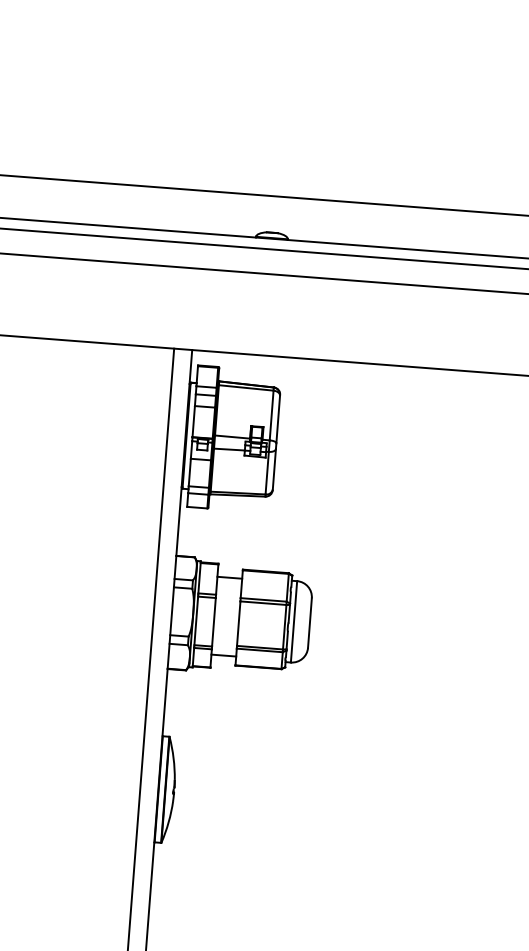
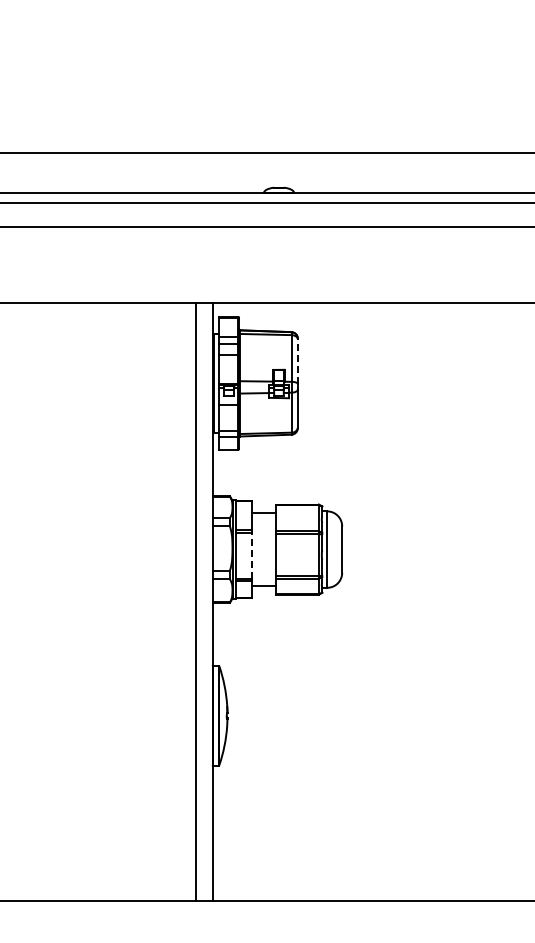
line: (277, 419) -> (297, 361), solid -> dashed
line: (214, 622) -> (252, 555), solid -> dashed

